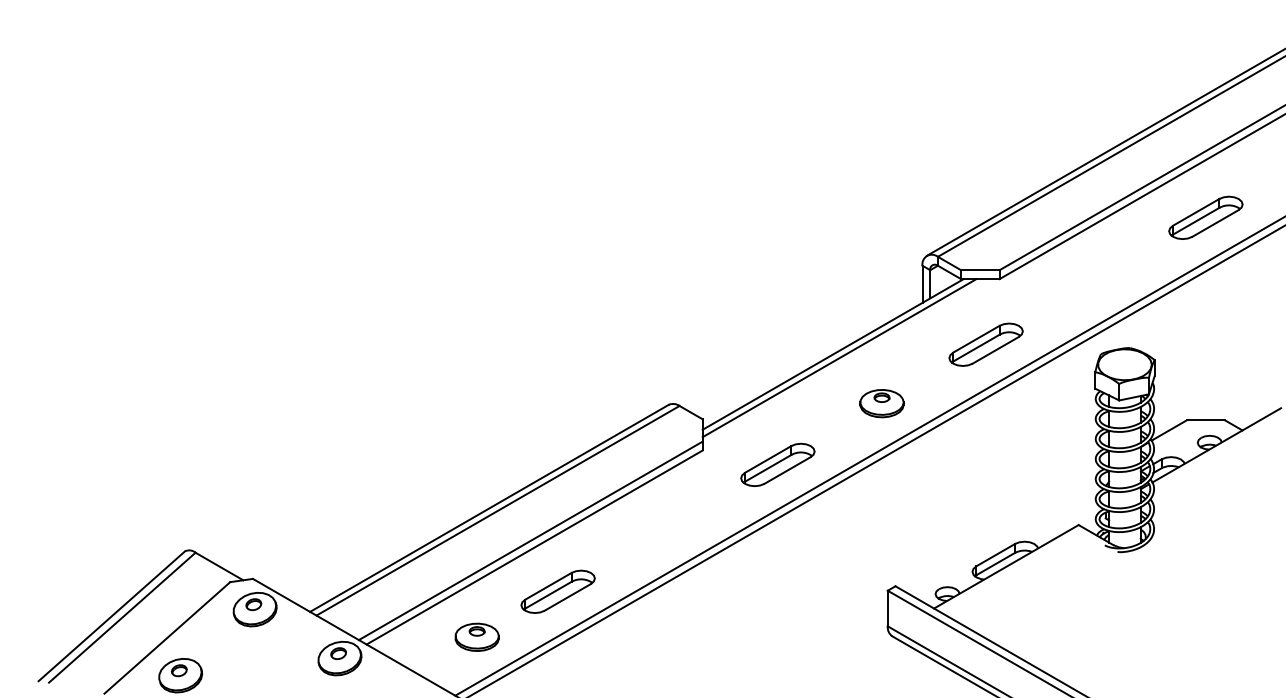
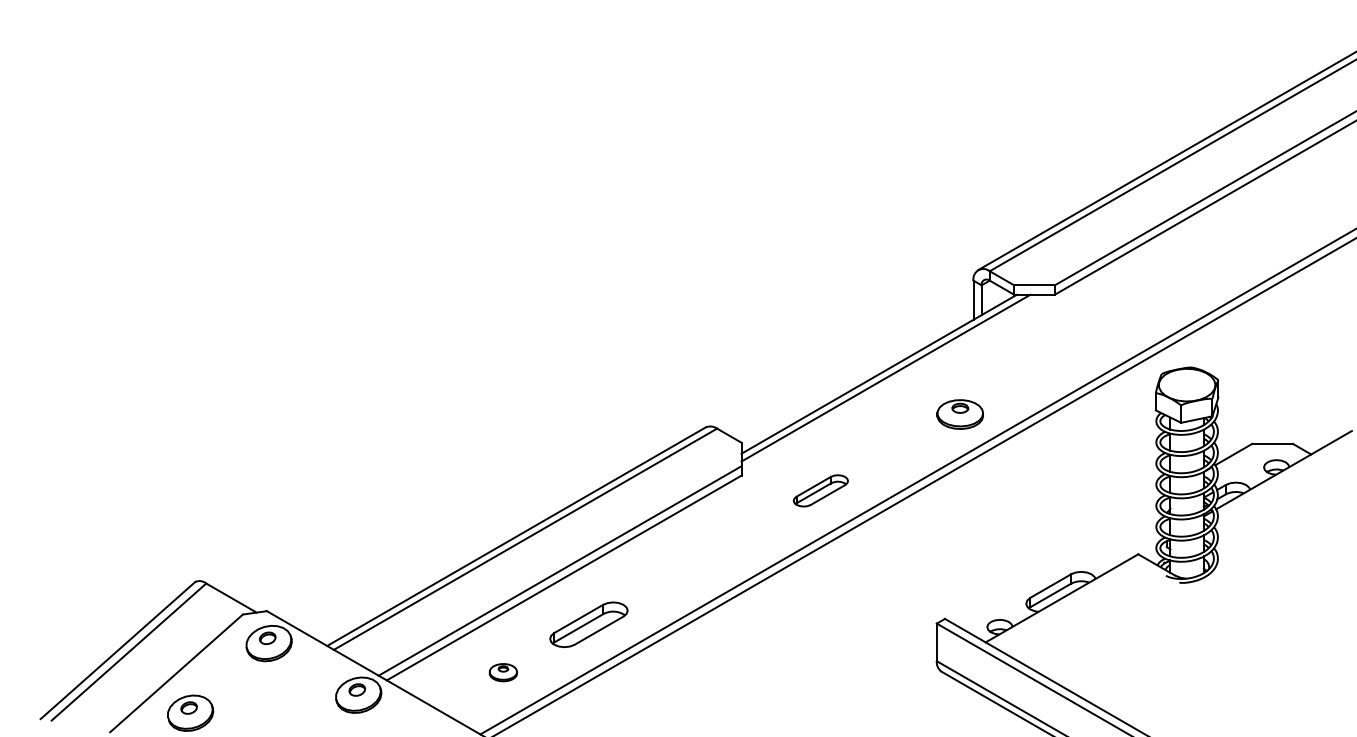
part: (1205, 217) -> (1272, 229), removed
part: (985, 344) -> (1039, 363), removed
part: (881, 403) -> (959, 414), moved
part: (777, 464) -> (820, 490), size x0.7
part: (476, 636) -> (502, 671), size x0.6

